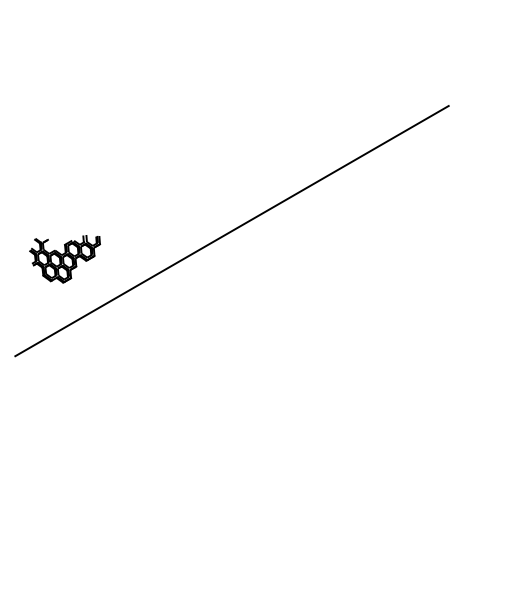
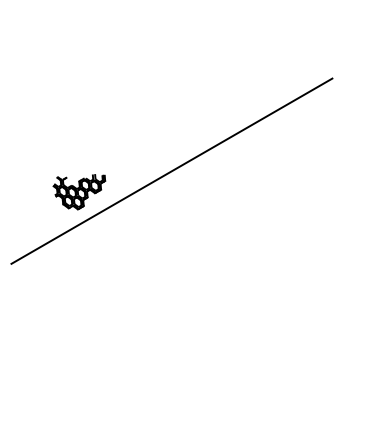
part: (65, 259) -> (79, 192), moved

